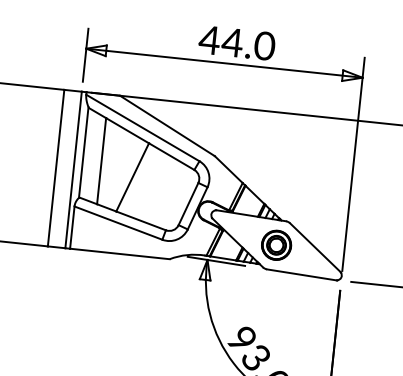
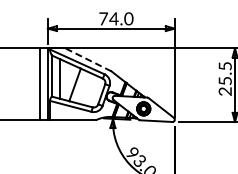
text: (209, 39) -> (103, 18), 44.0 -> 74.0
line: (167, 125) -> (88, 59), solid -> dashed

